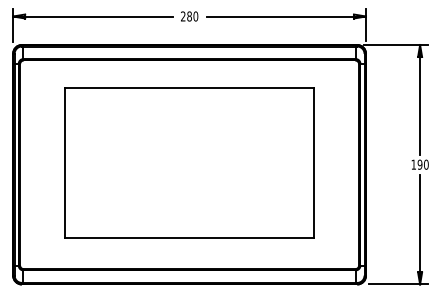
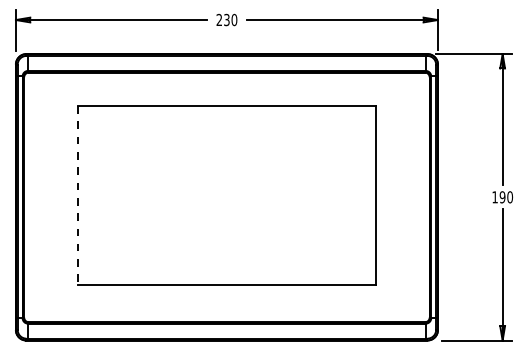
text: (189, 16) -> (226, 20), 280 -> 230
line: (65, 163) -> (78, 195), solid -> dashed

